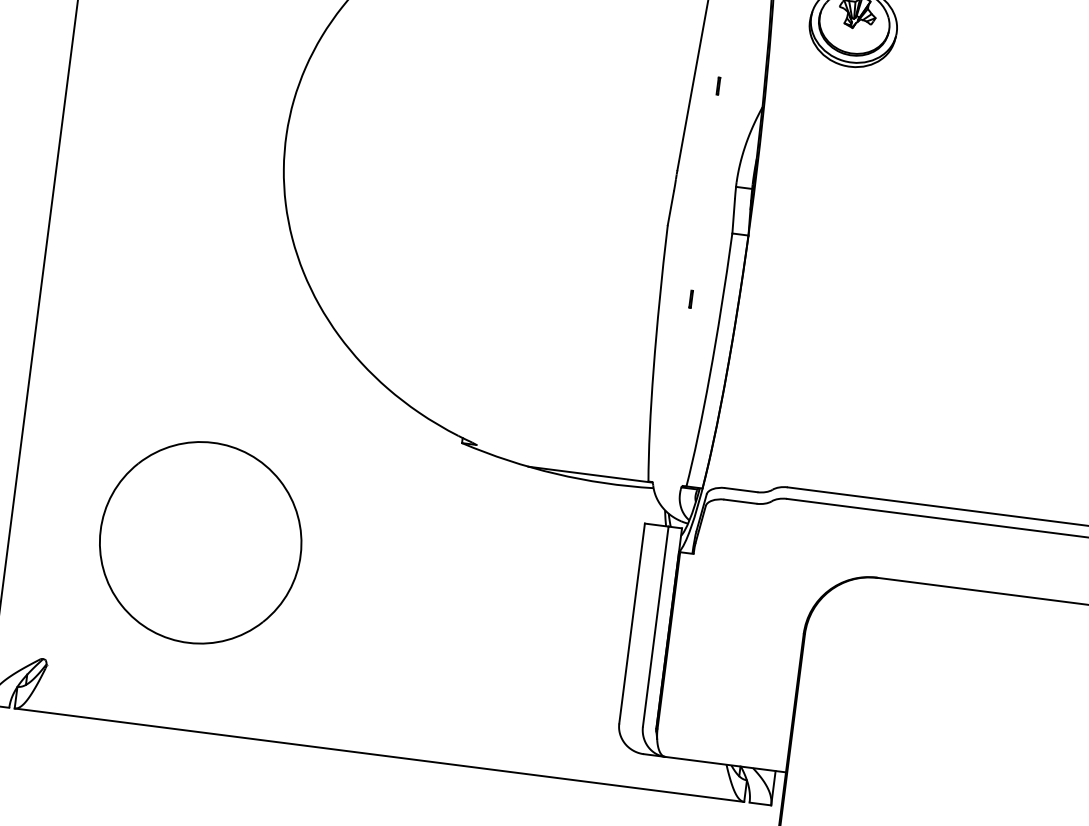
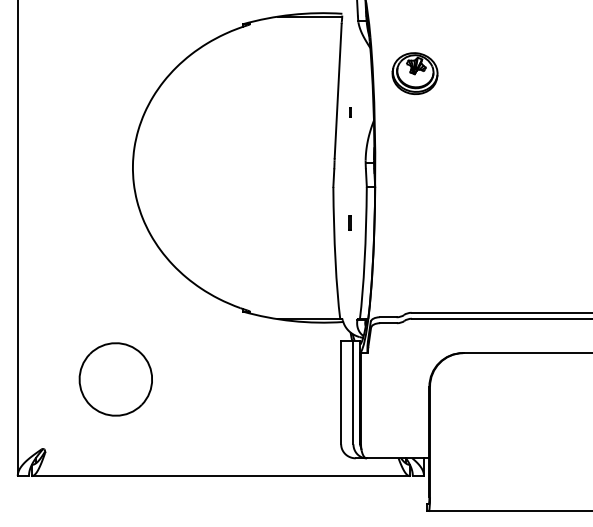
part: (691, 299) -> (350, 223), size x1.6
part: (200, 542) -> (115, 379), size x0.7

